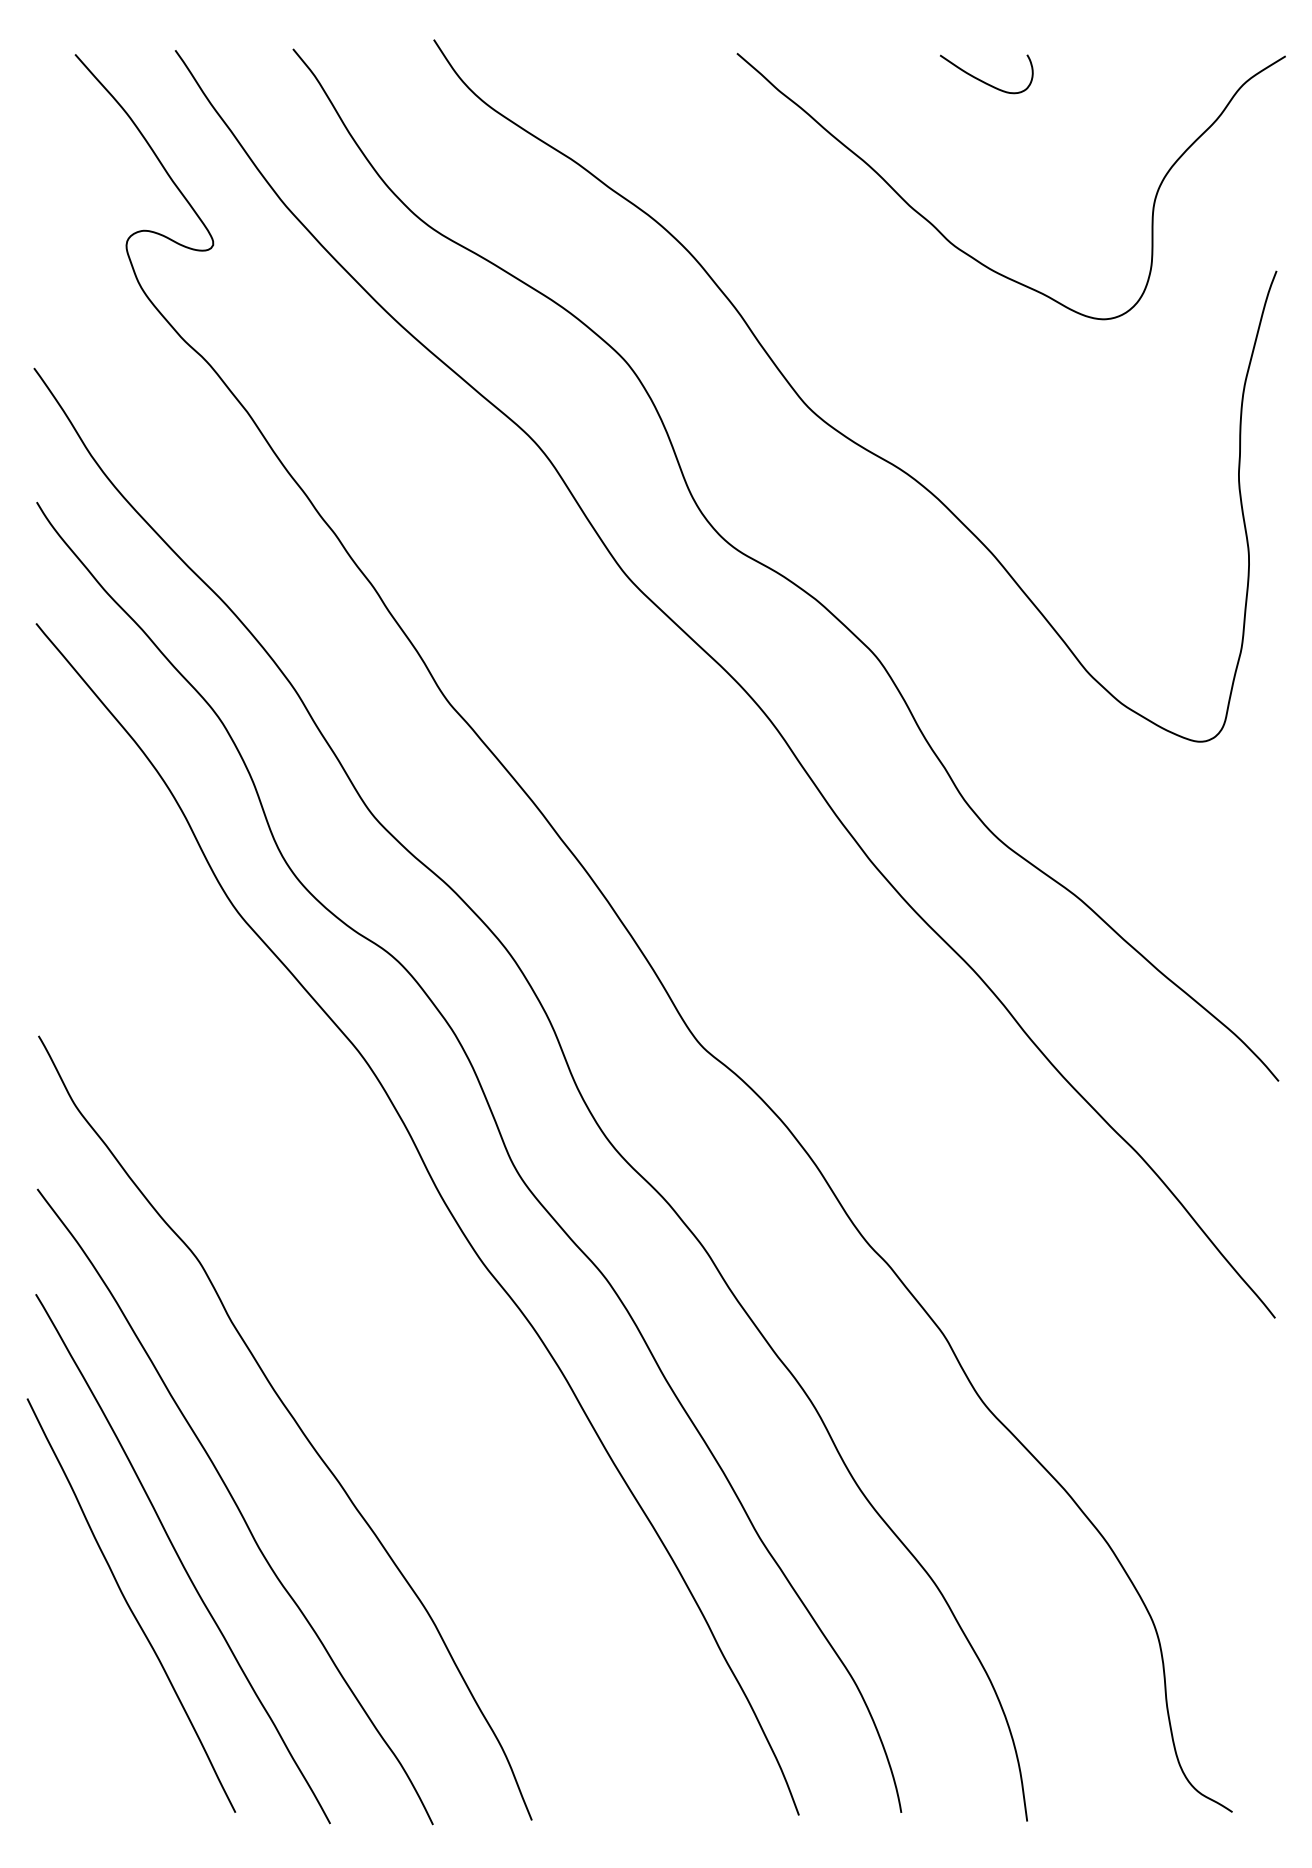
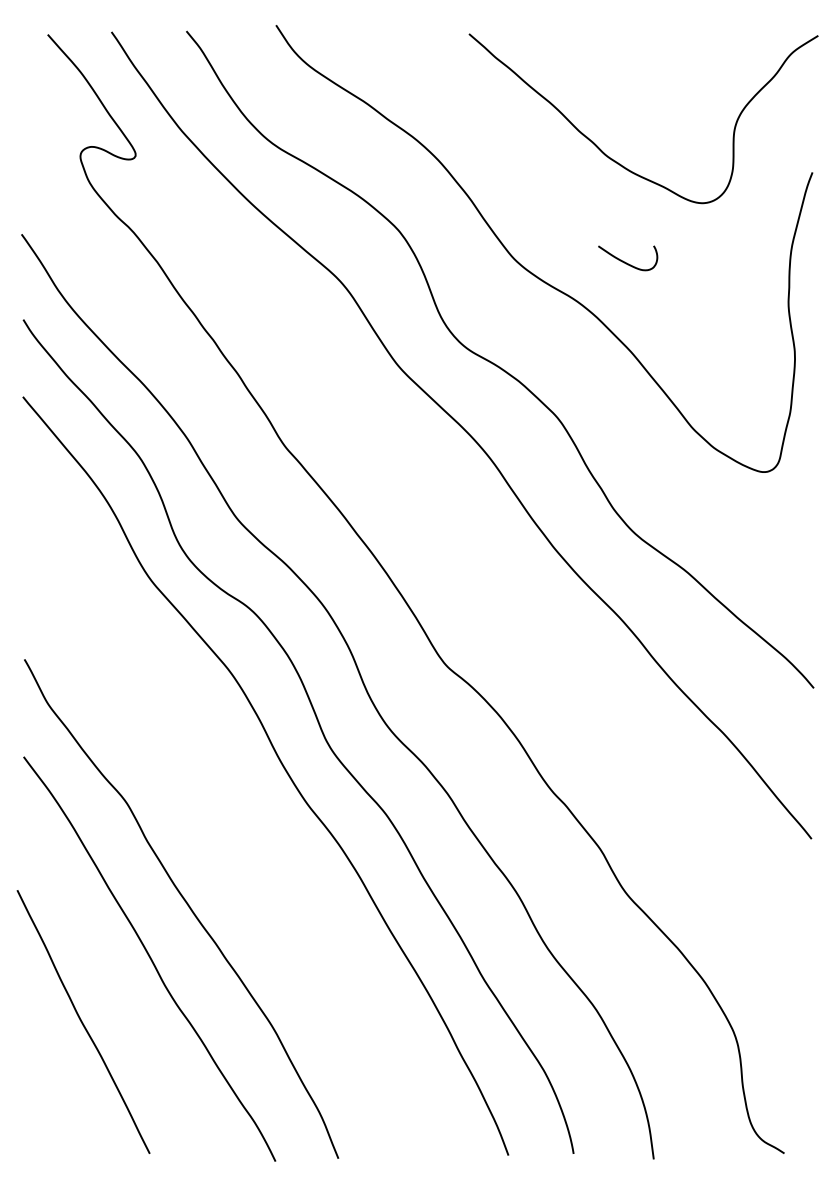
curve: (984, 80) -> (626, 262), moved
curve: (181, 1559) -> (115, 992), removed

